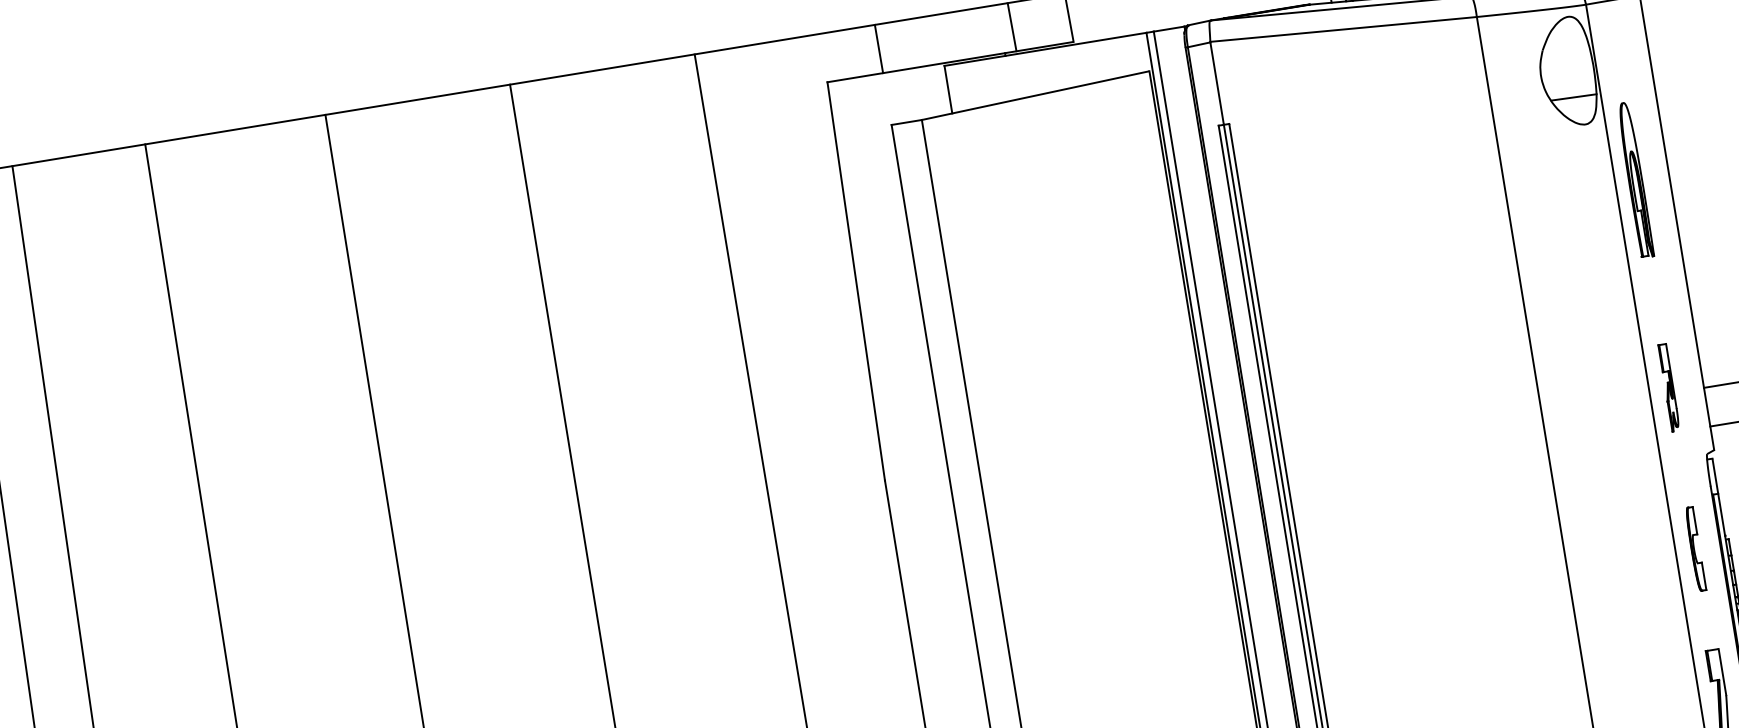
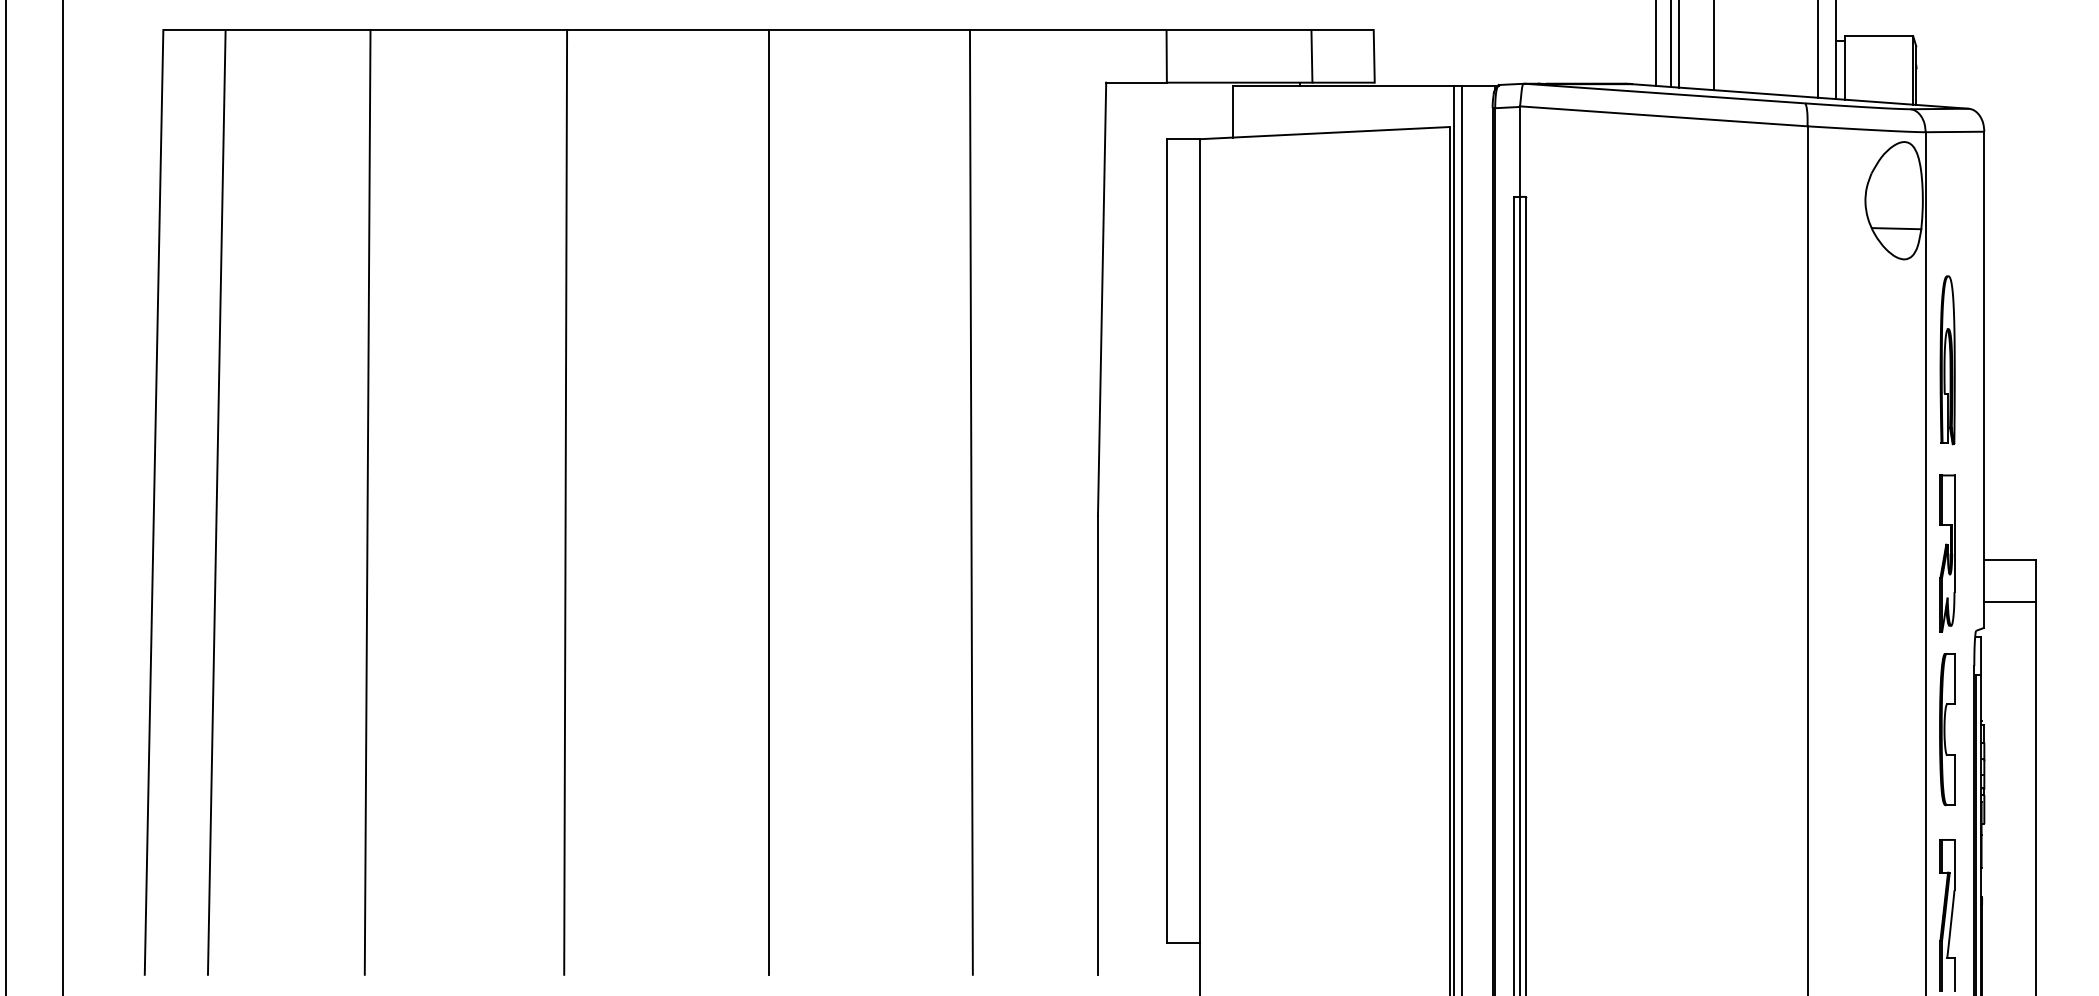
part: (1635, 180) -> (1947, 360), moved
part: (1669, 387) -> (1947, 553), size x1.67
part: (1695, 548) -> (1947, 729), size x1.67

